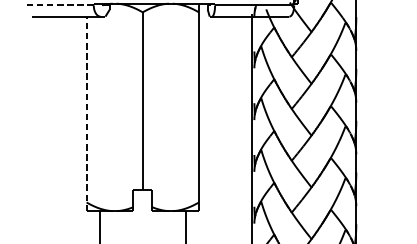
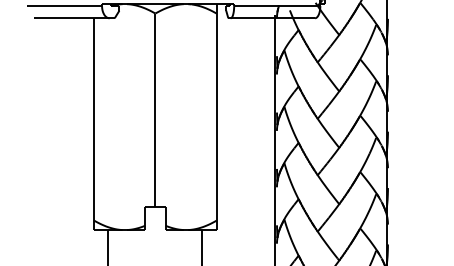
line: (59, 5) -> (64, 6), dashed -> solid
line: (86, 114) -> (94, 124), dashed -> solid

